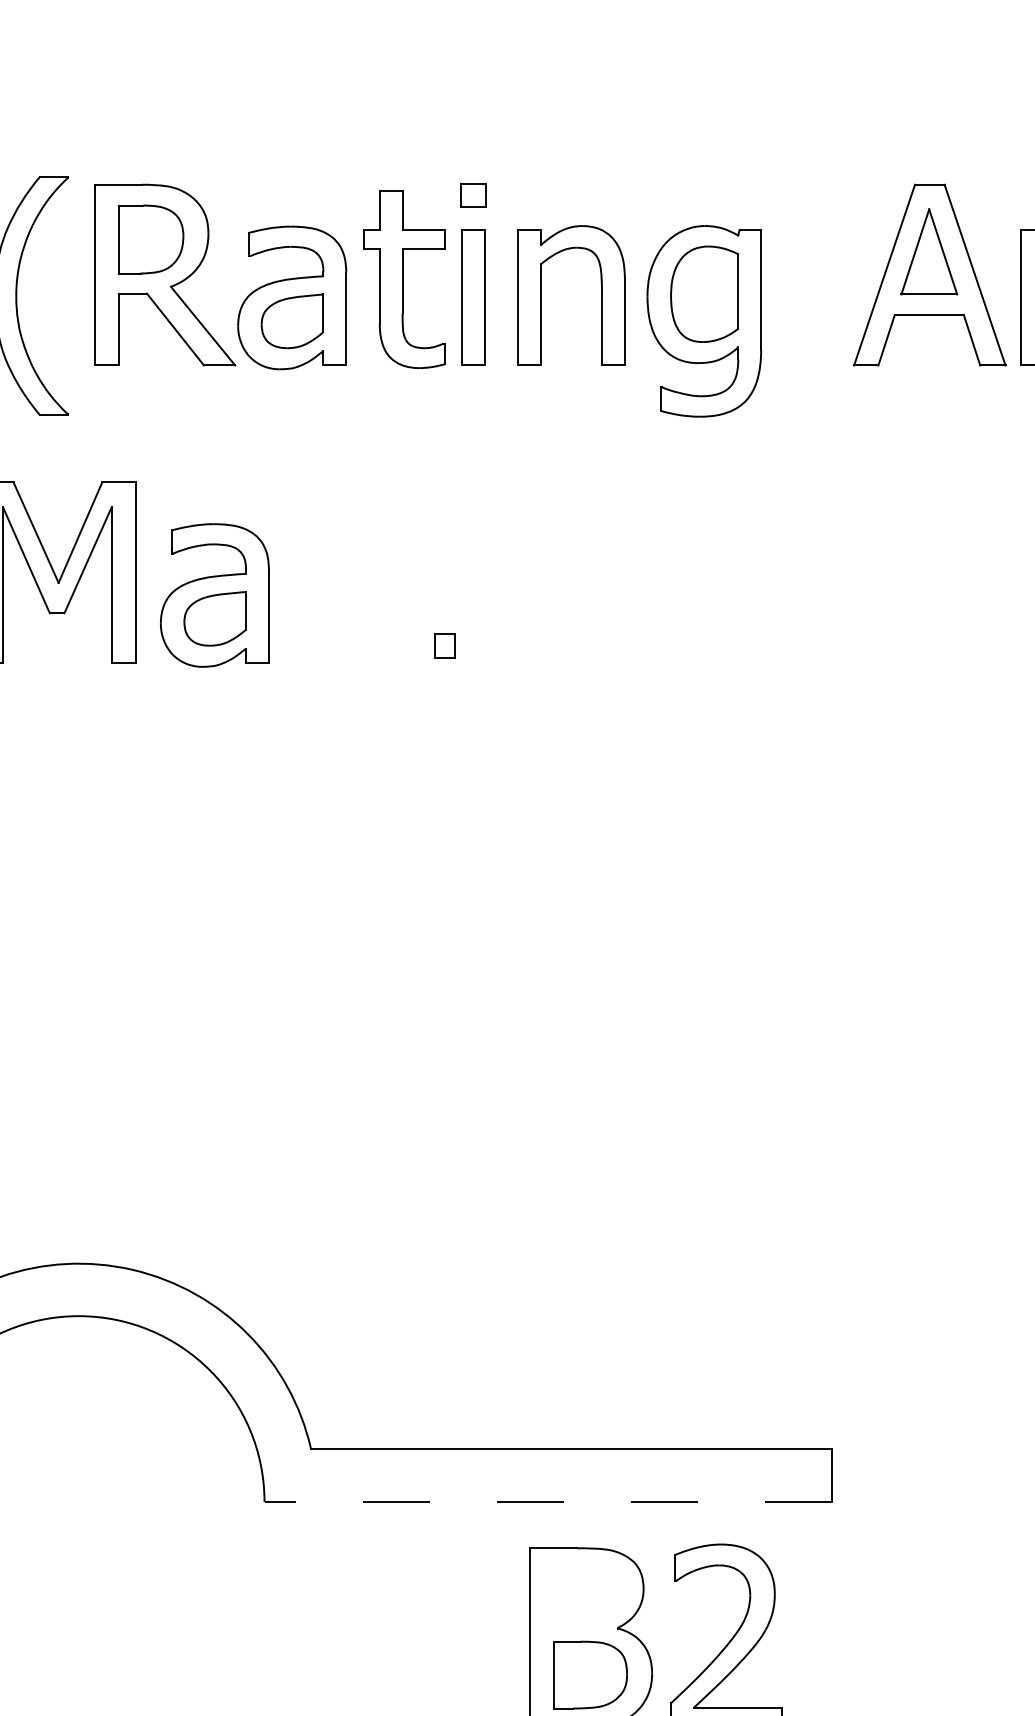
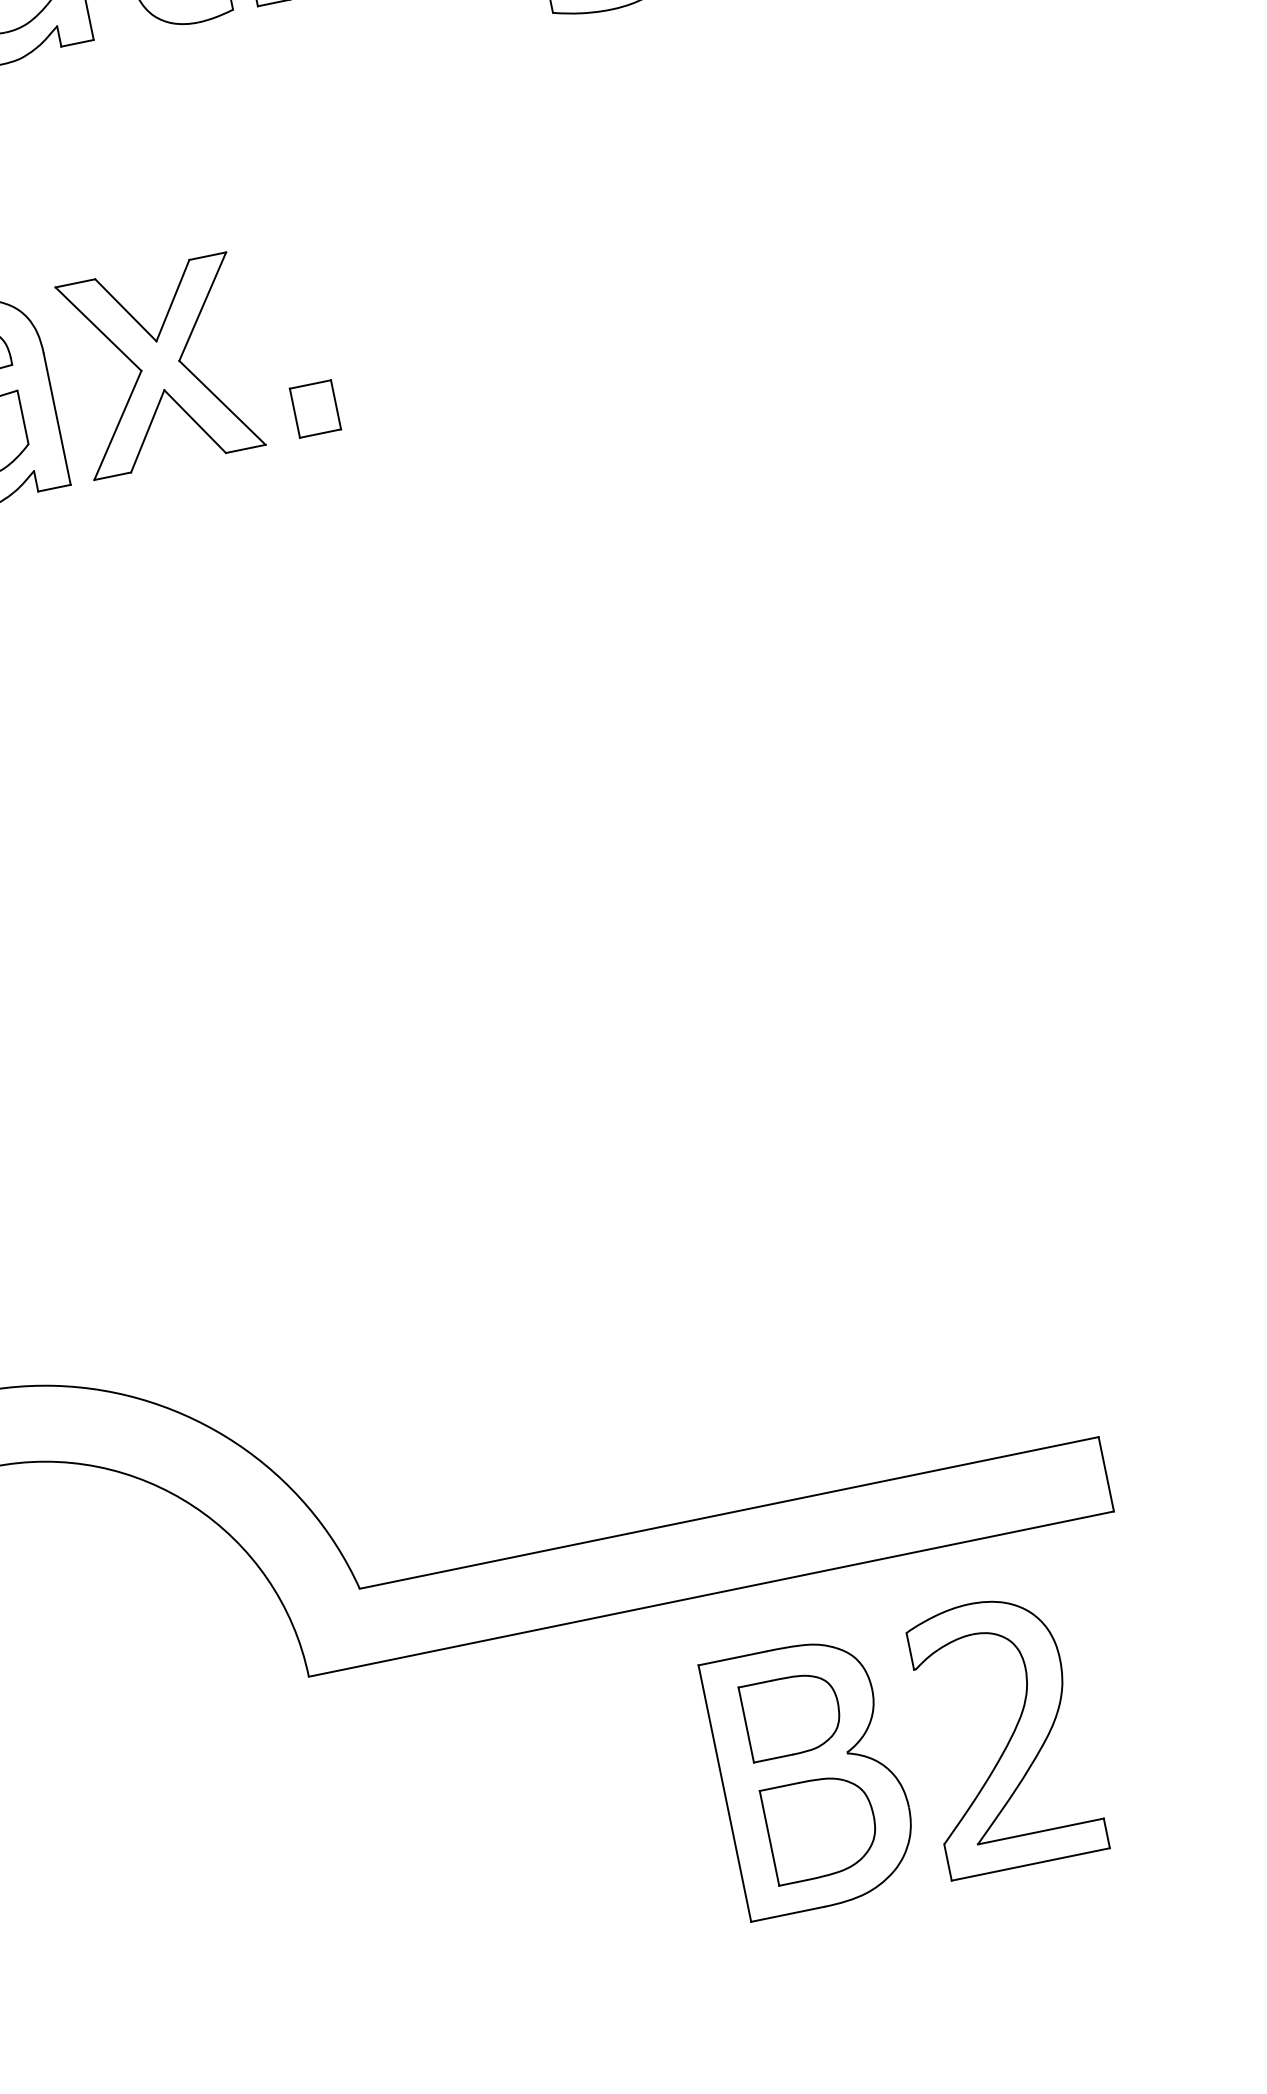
part: (345, 595) -> (159, 366), added
part: (444, 645) -> (314, 408), size x1.43
line: (548, 1501) -> (711, 1593), dashed -> solid
part: (586, 1594) -> (792, 1714), added

